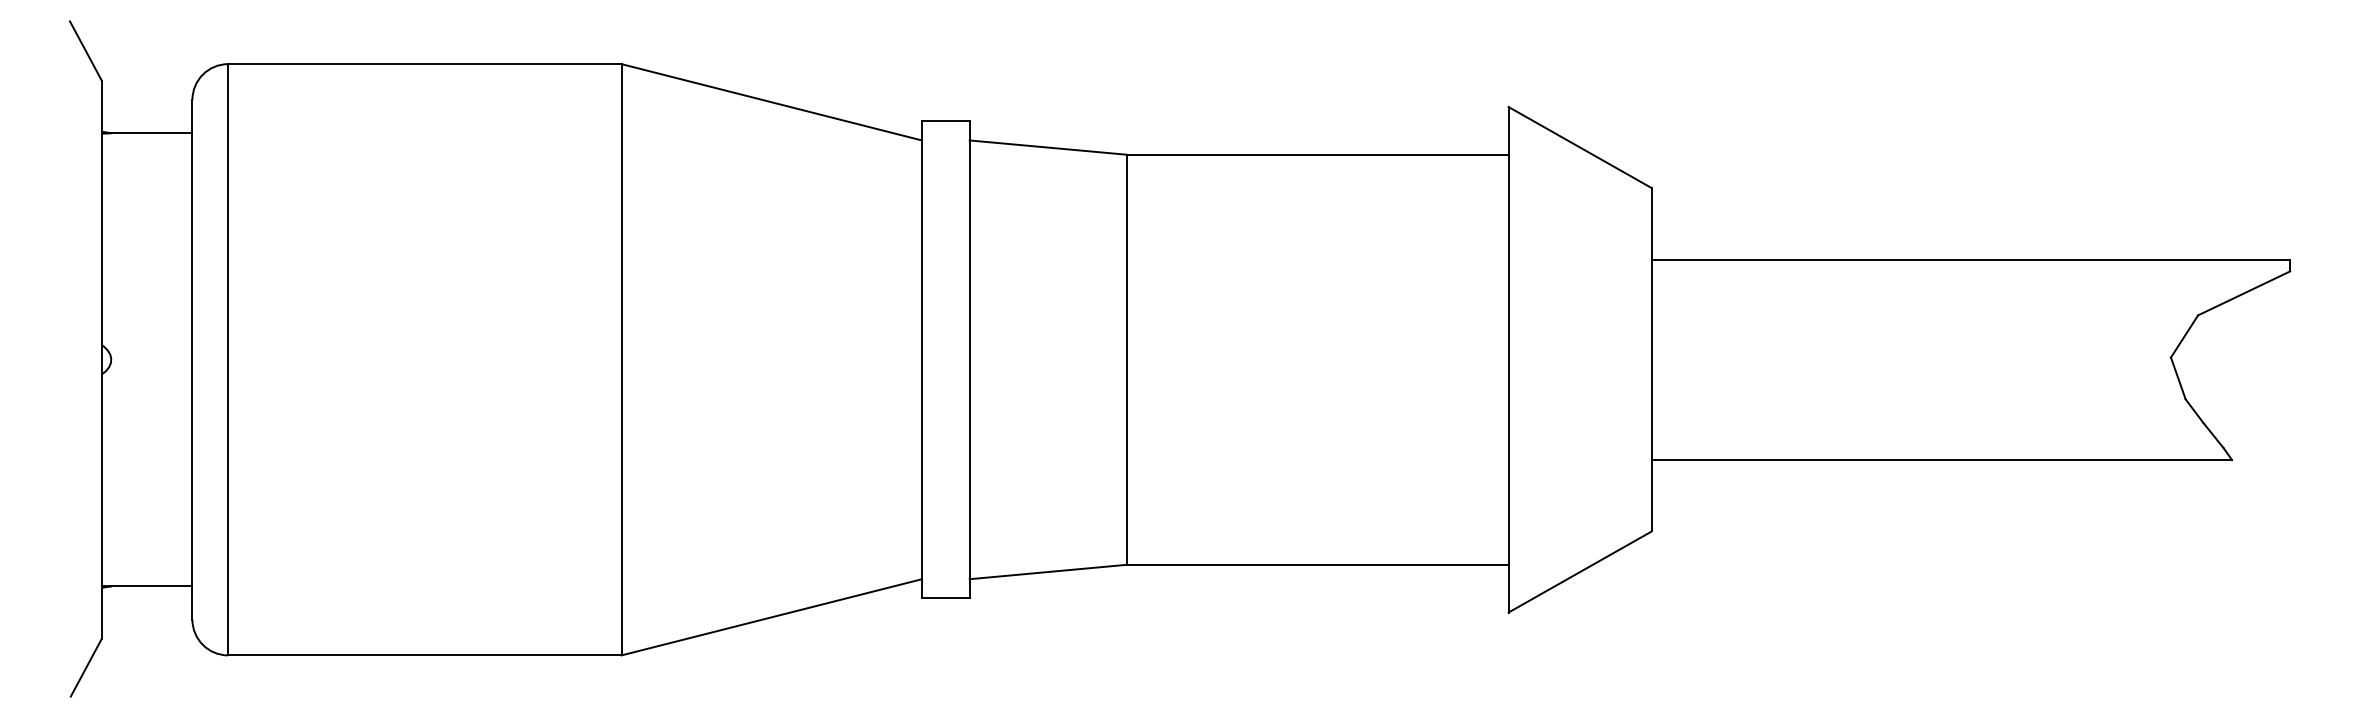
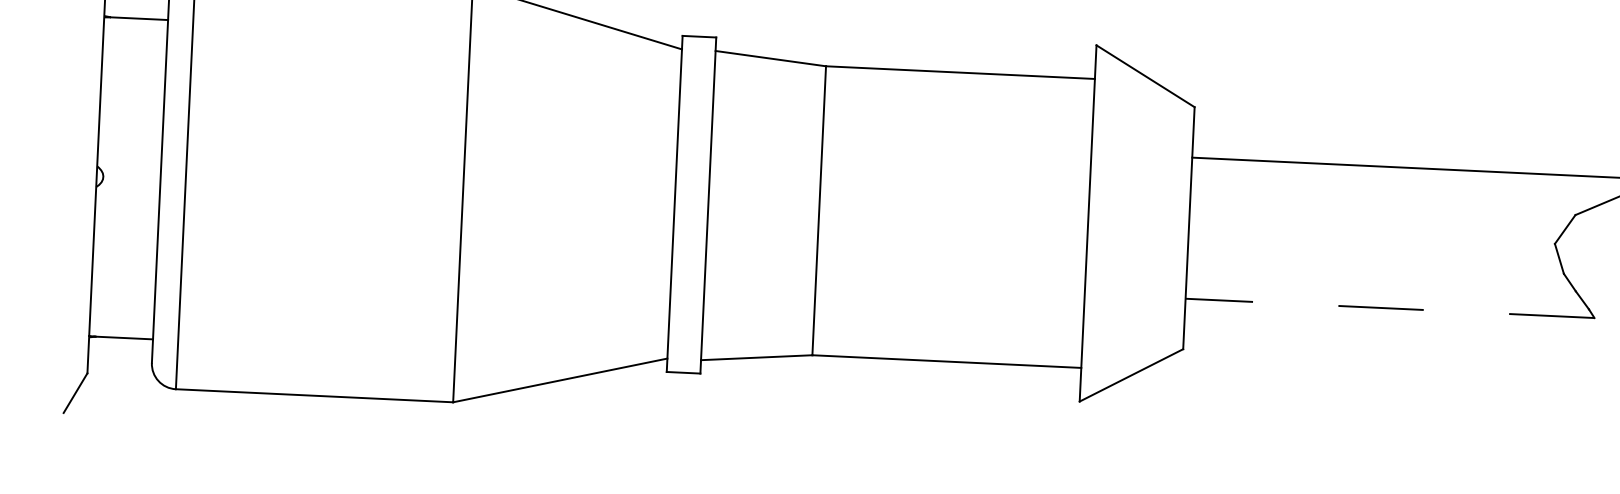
line: (1941, 459) -> (1389, 308), solid -> dashed

